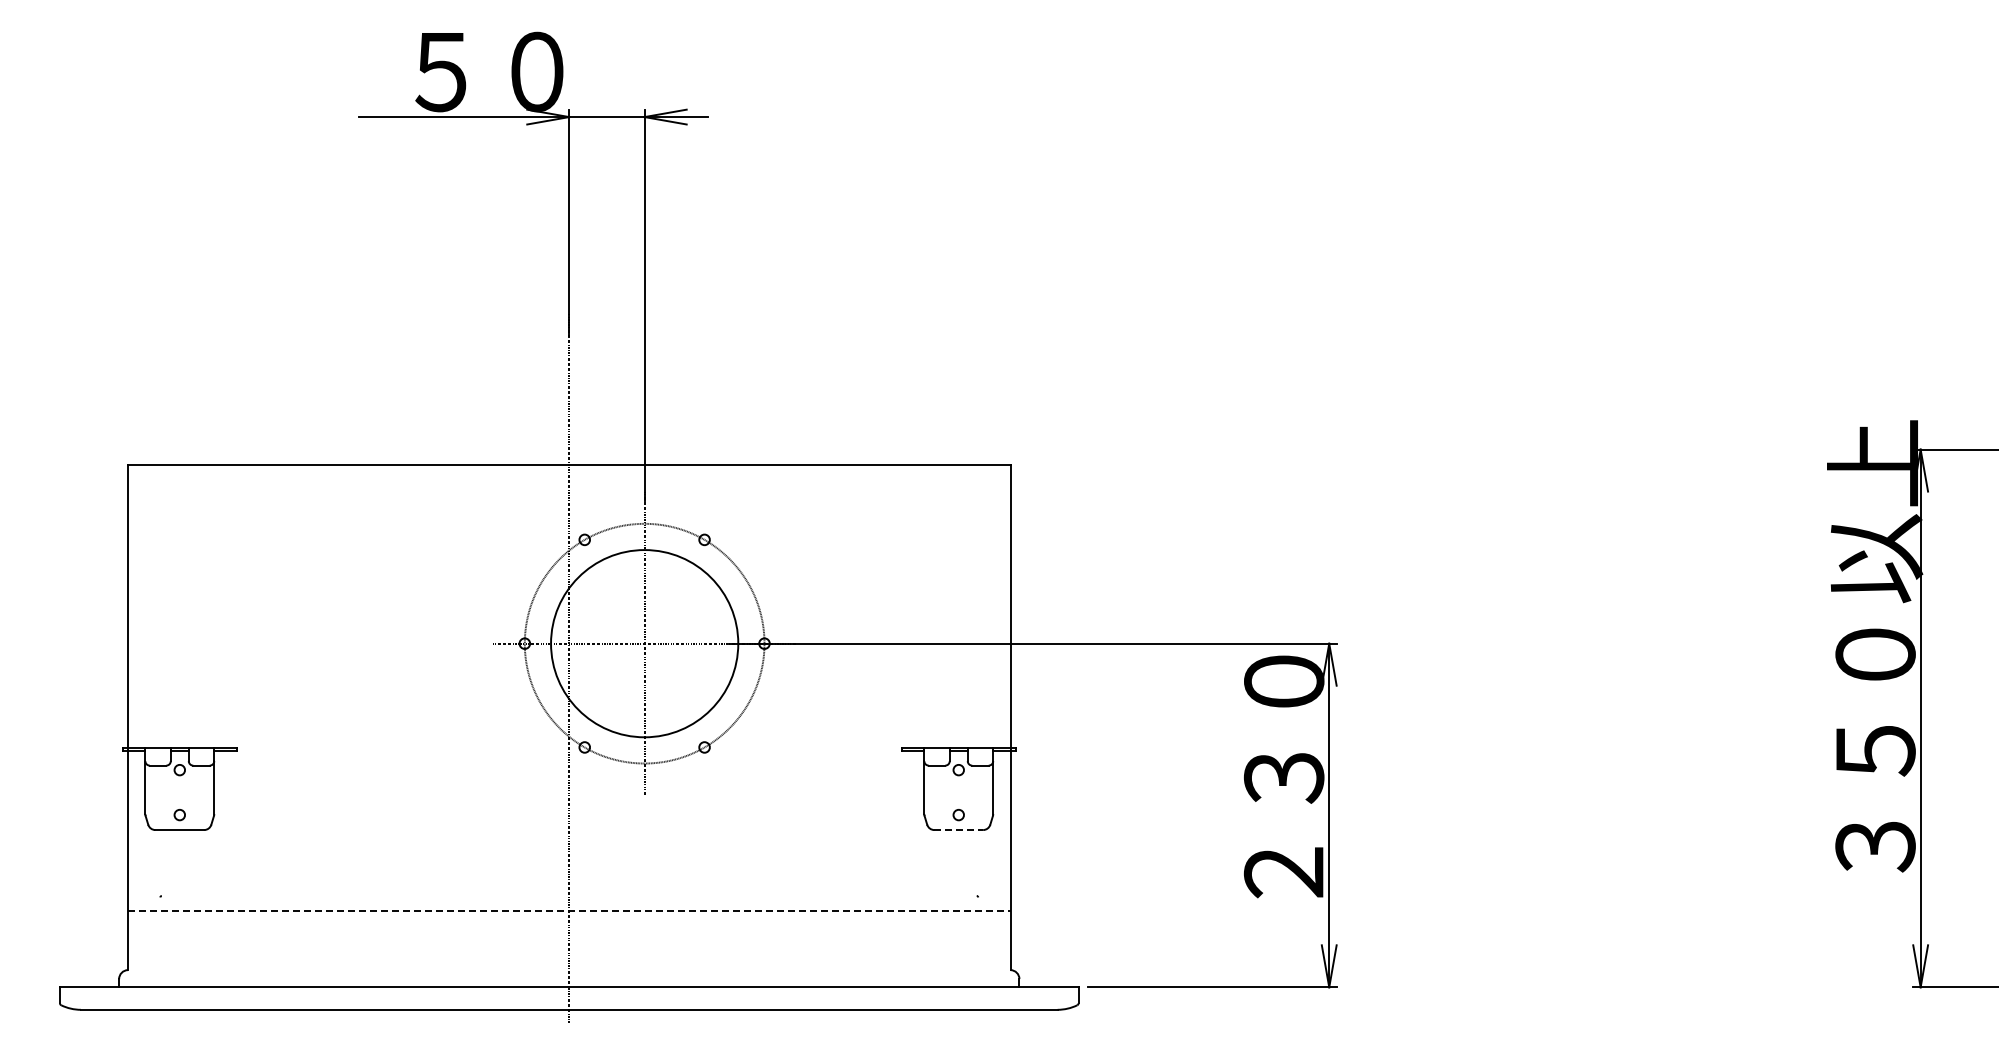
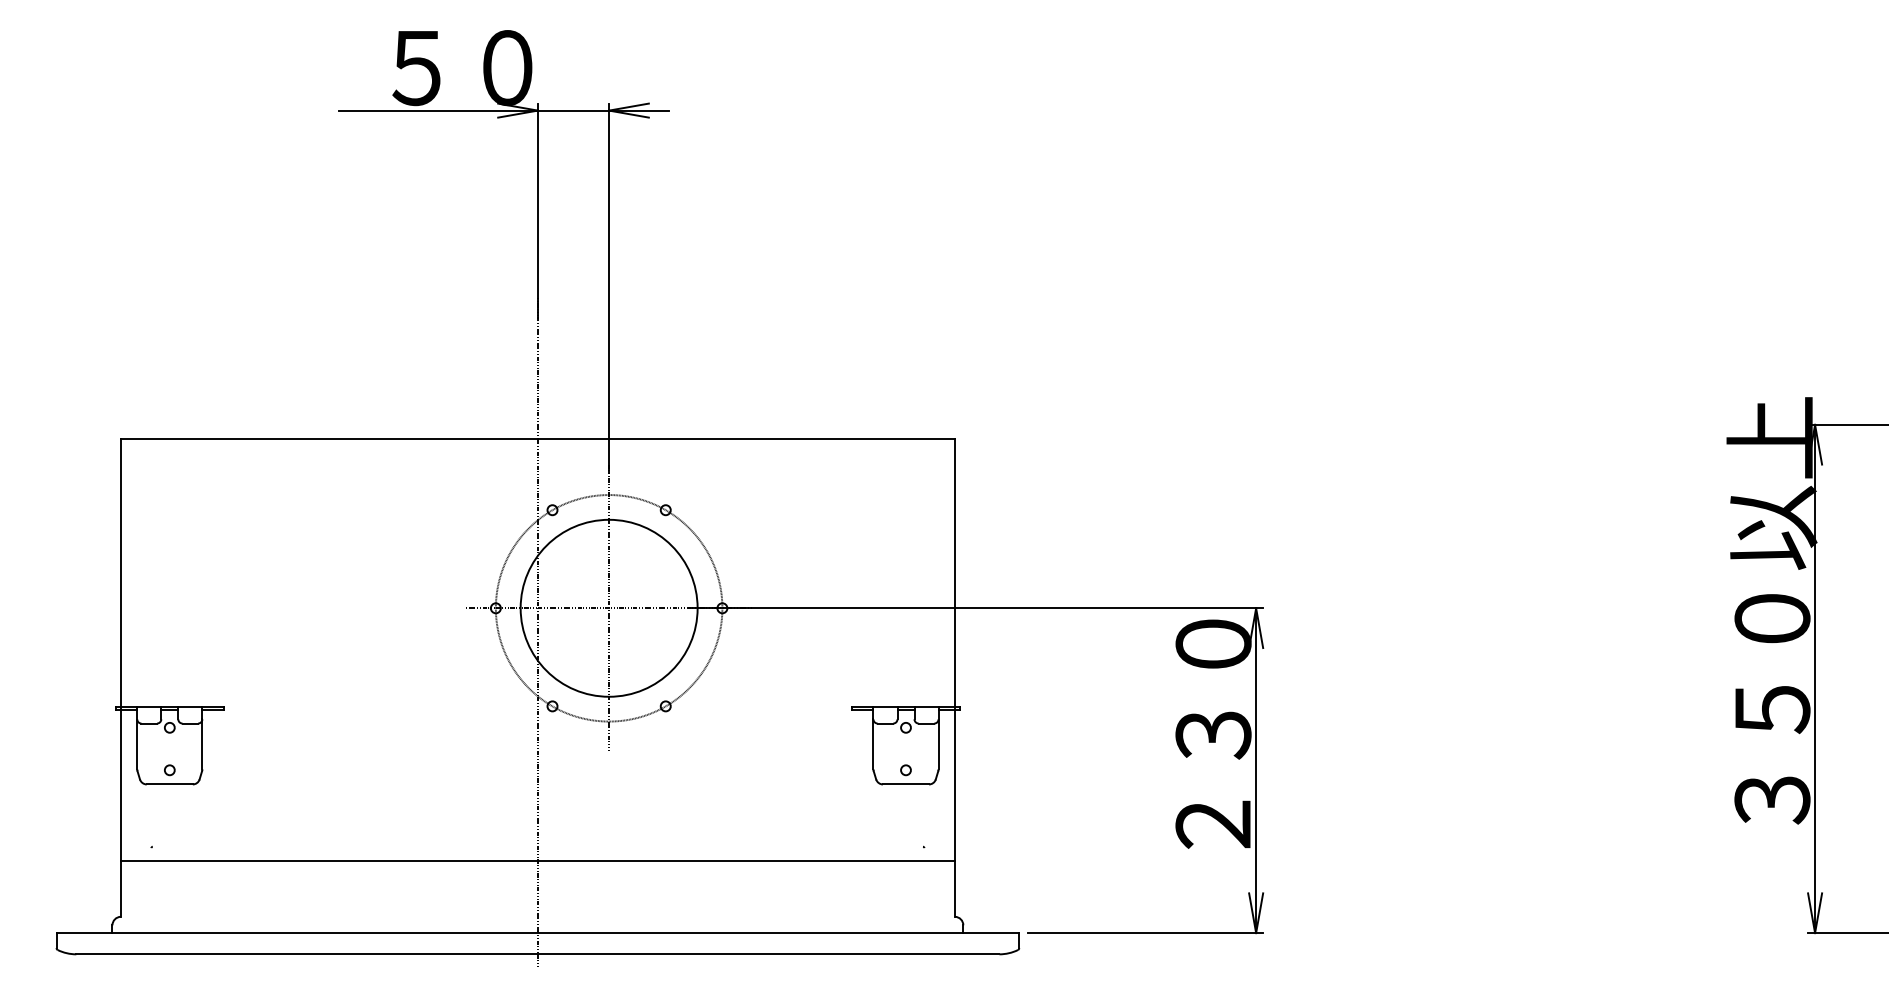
line: (959, 830) -> (906, 784), dashed -> solid
line: (569, 910) -> (538, 860), dashed -> solid

